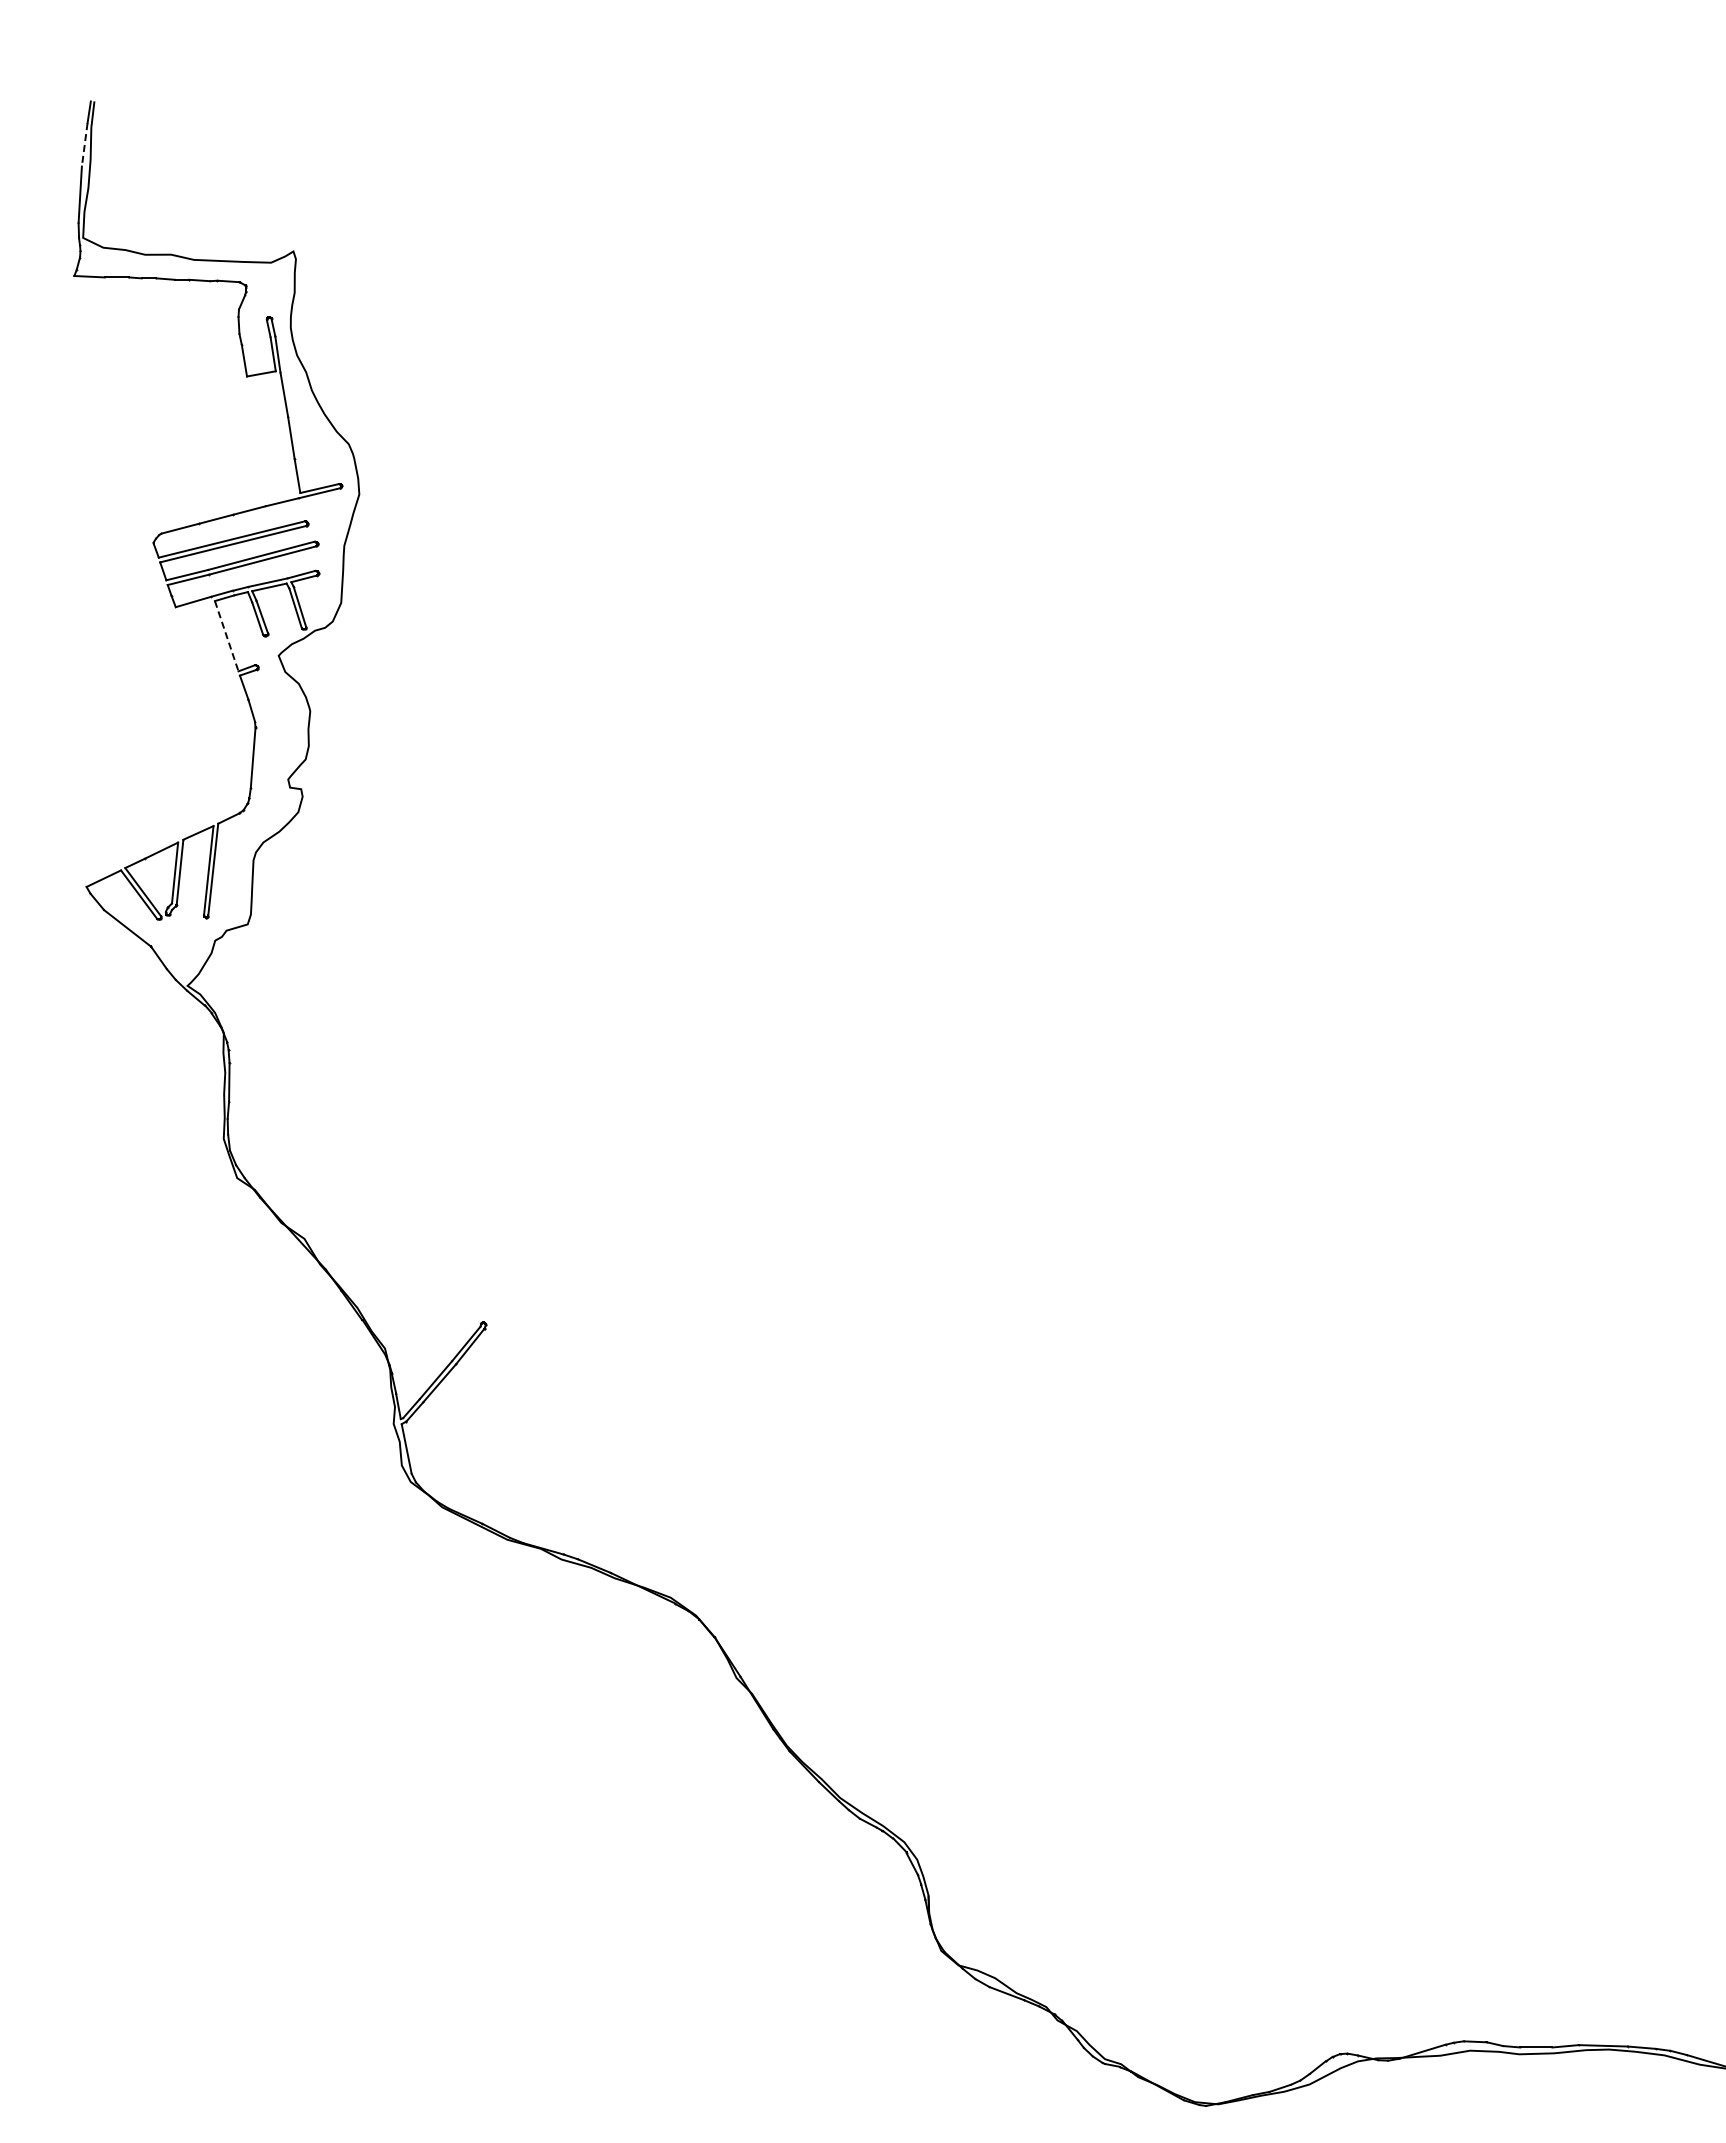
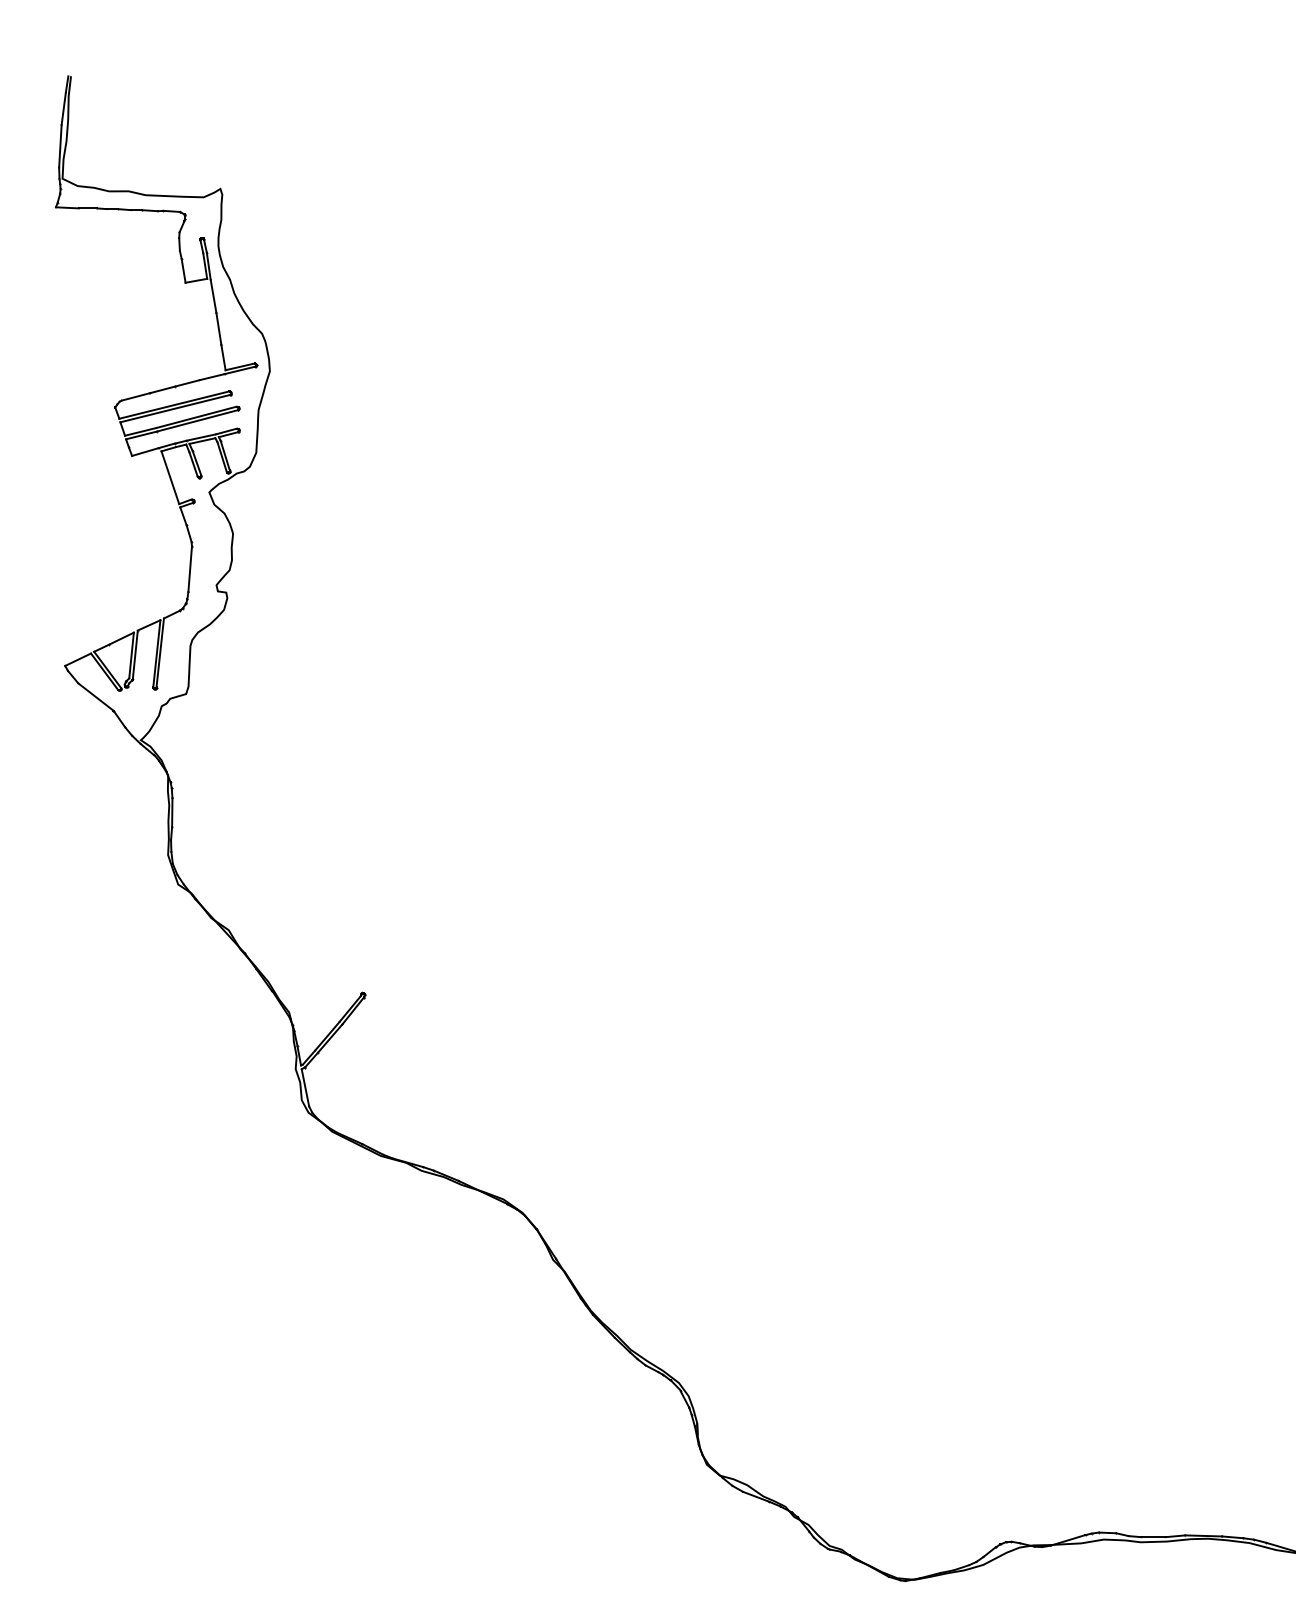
line: (84, 144) -> (63, 108), dashed -> solid
line: (226, 636) -> (170, 477), dashed -> solid

